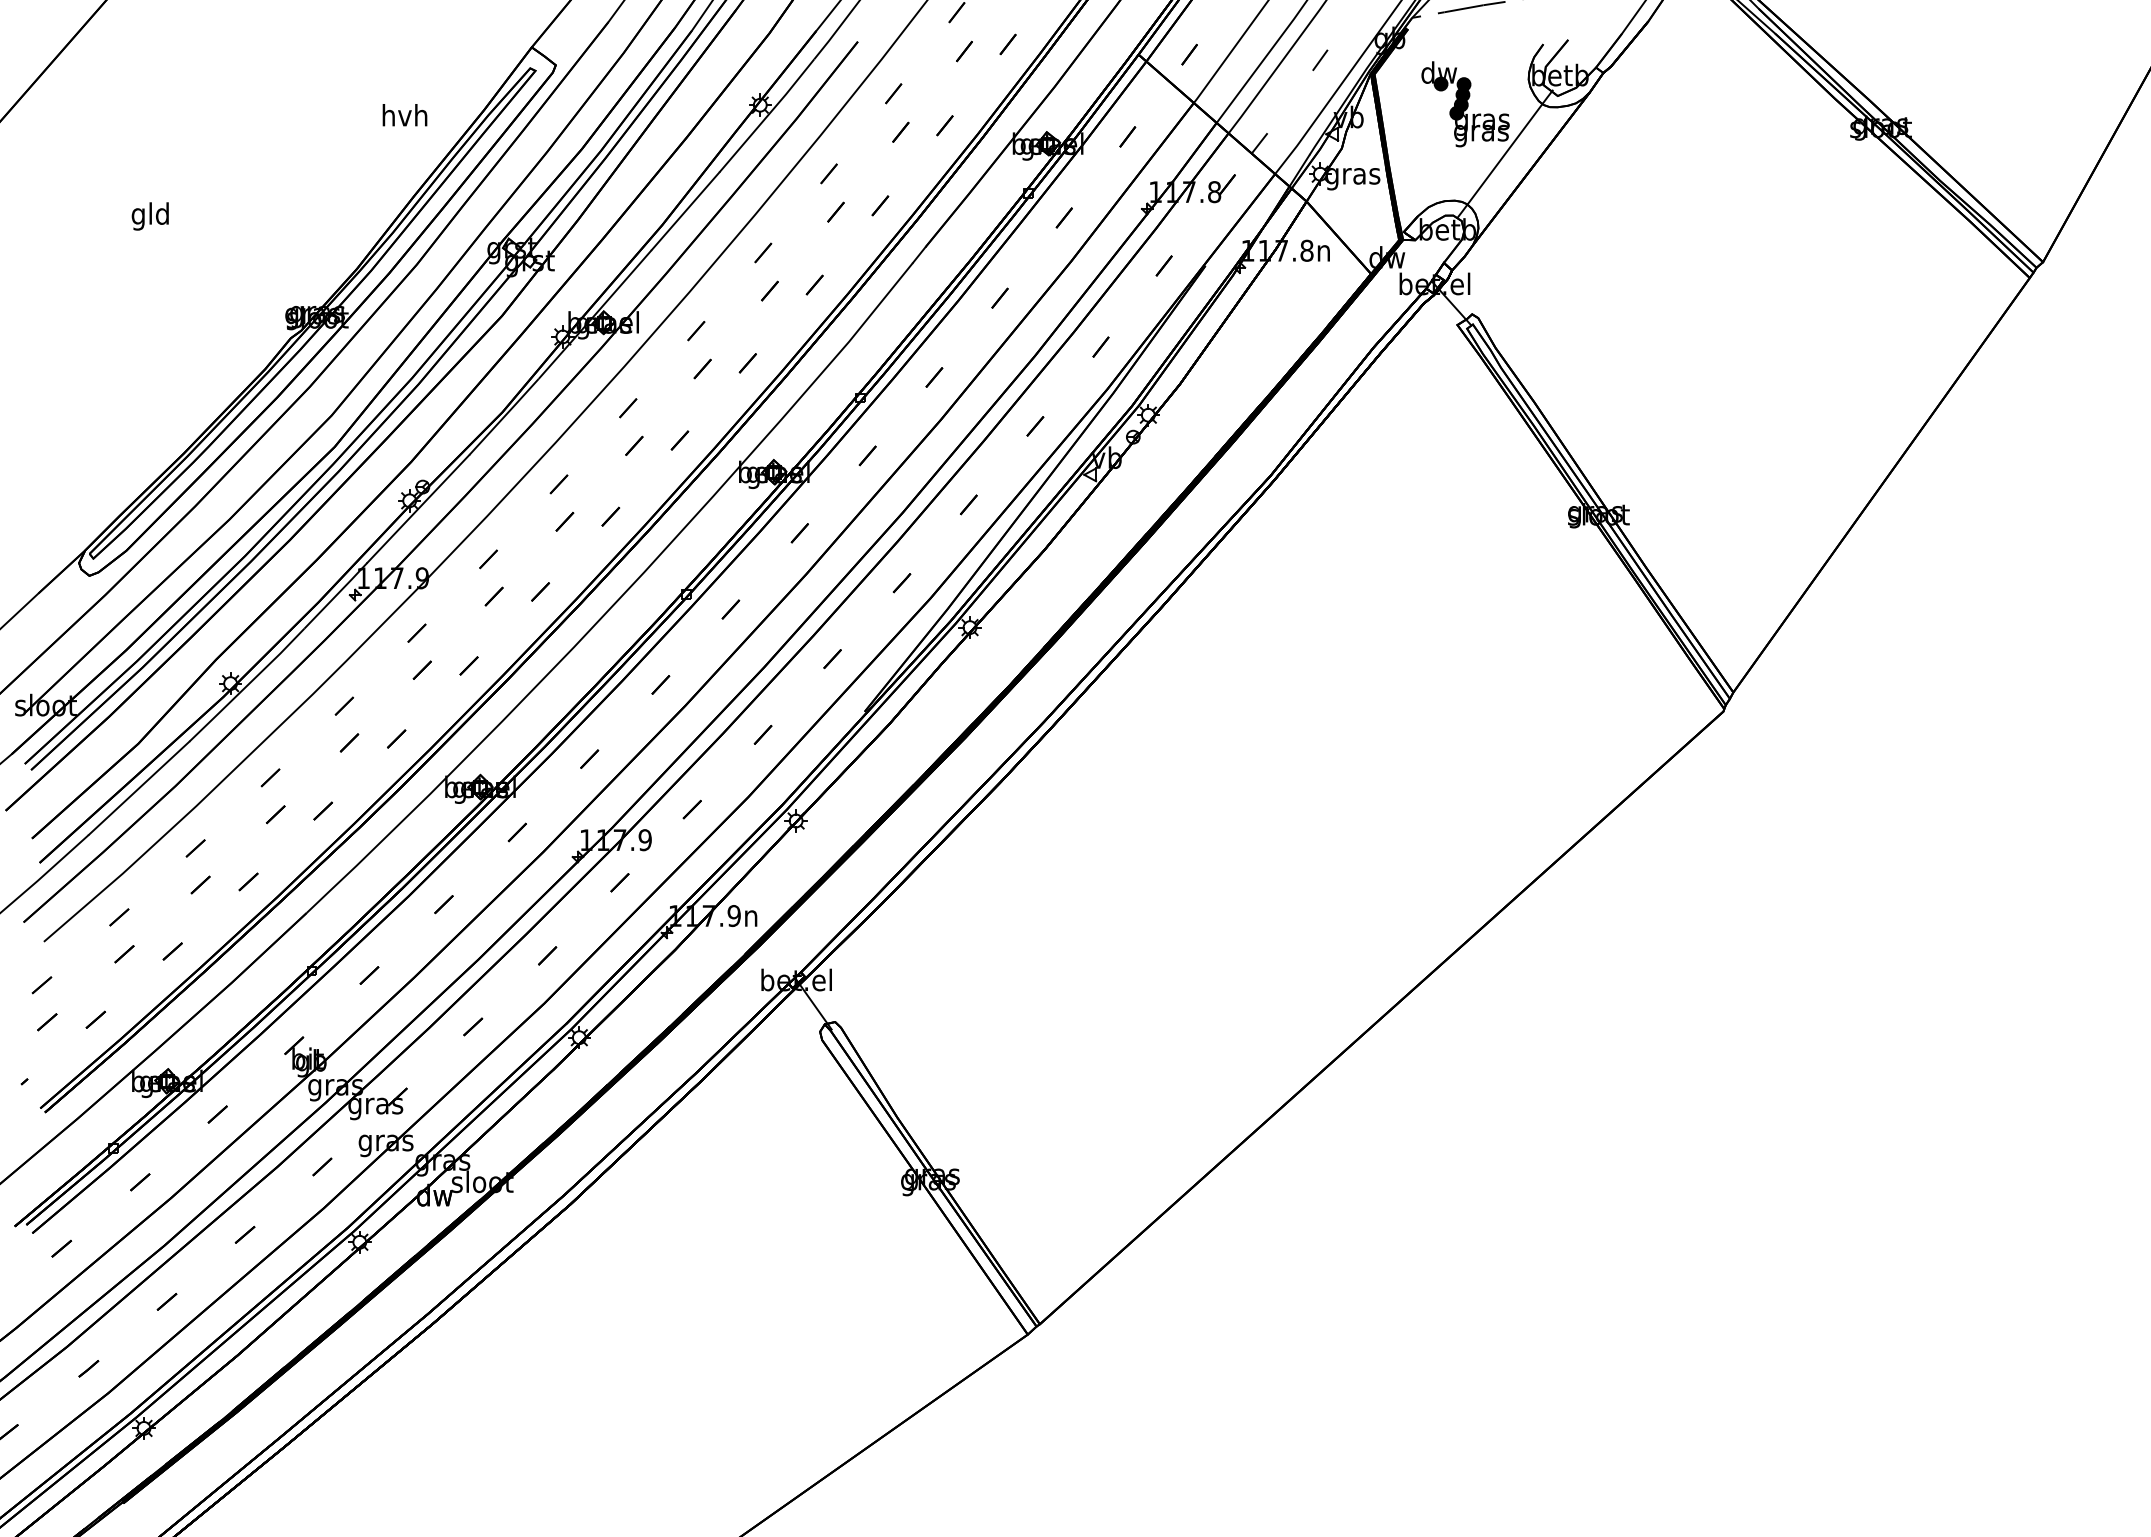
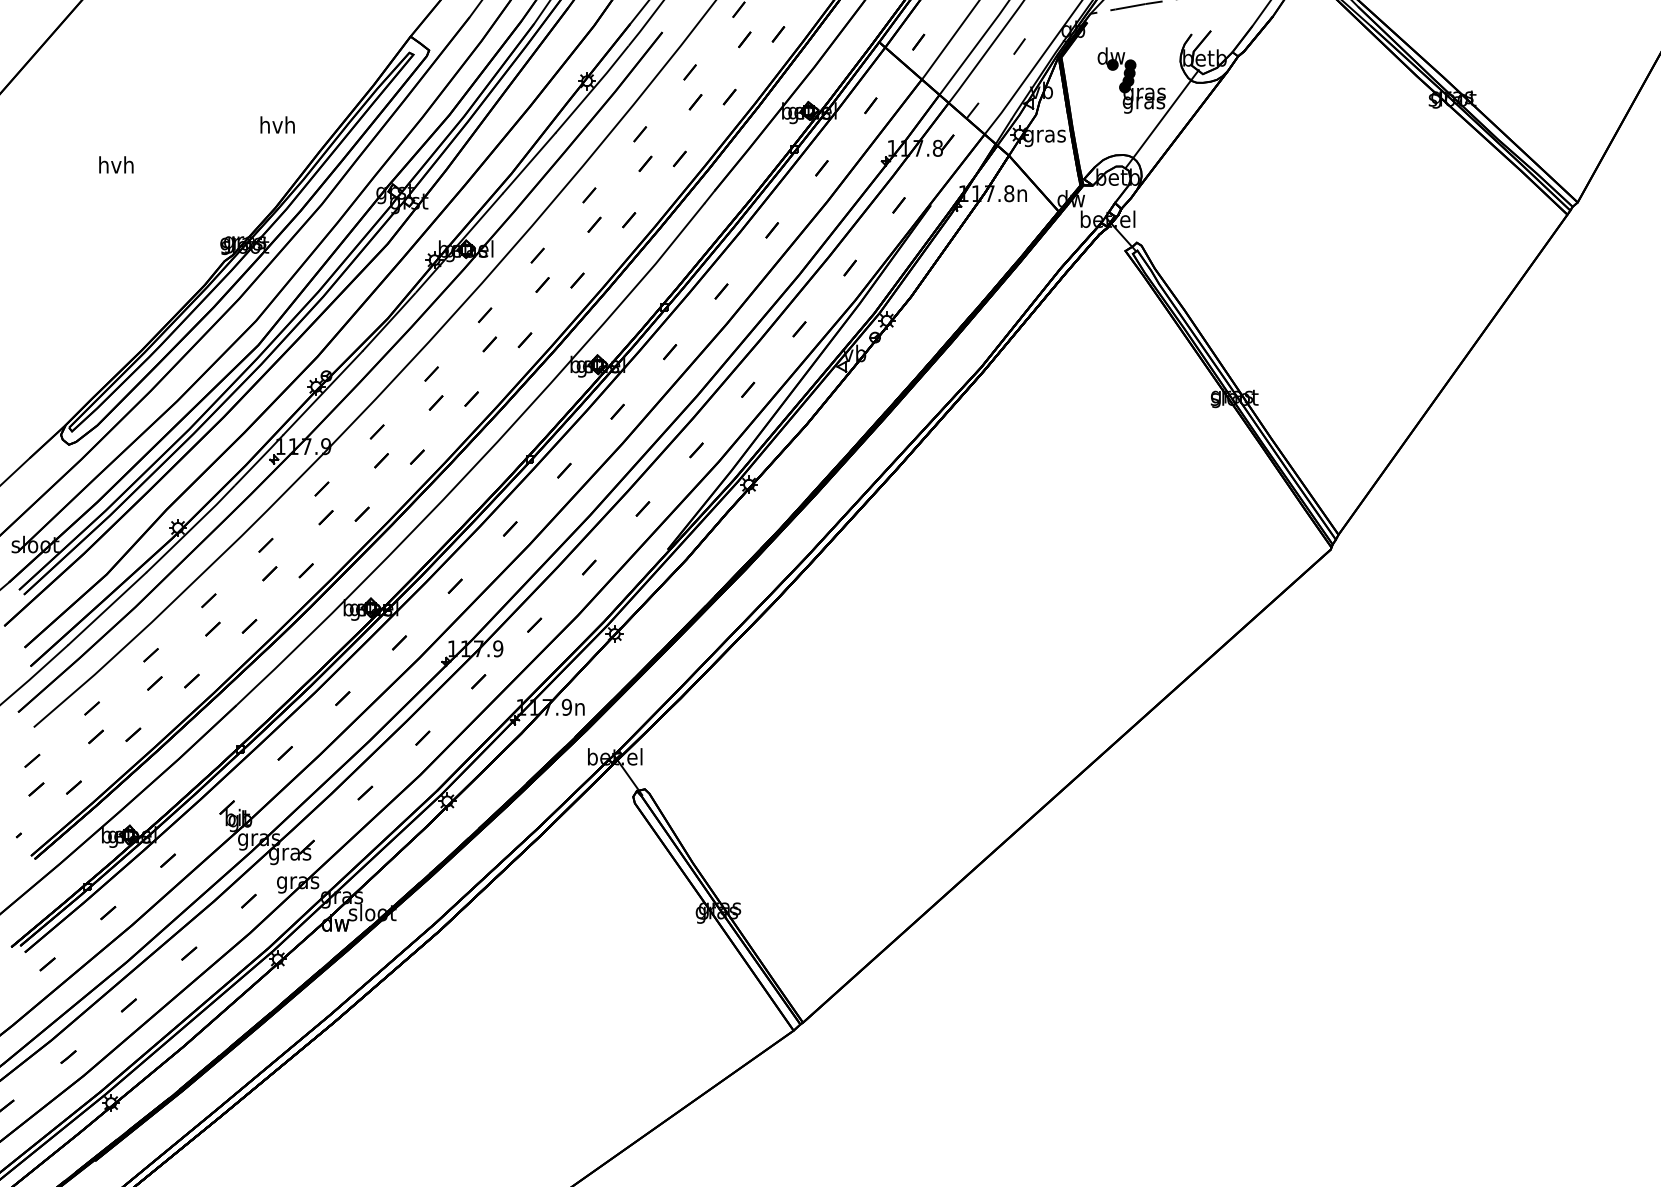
text: (404, 114) -> (277, 124), moved
text: (150, 216) -> (116, 167), gld -> hvh

